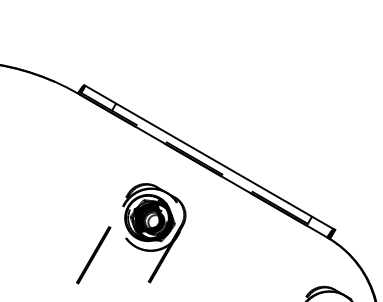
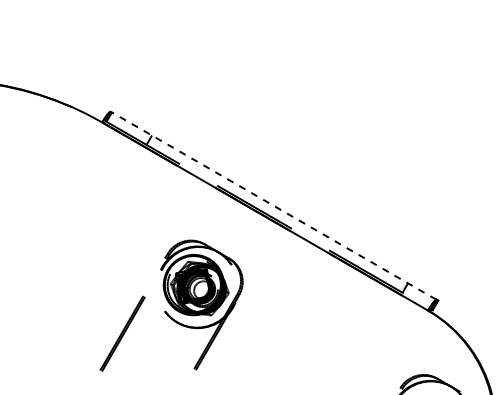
line: (209, 157) -> (273, 205), solid -> dashed

